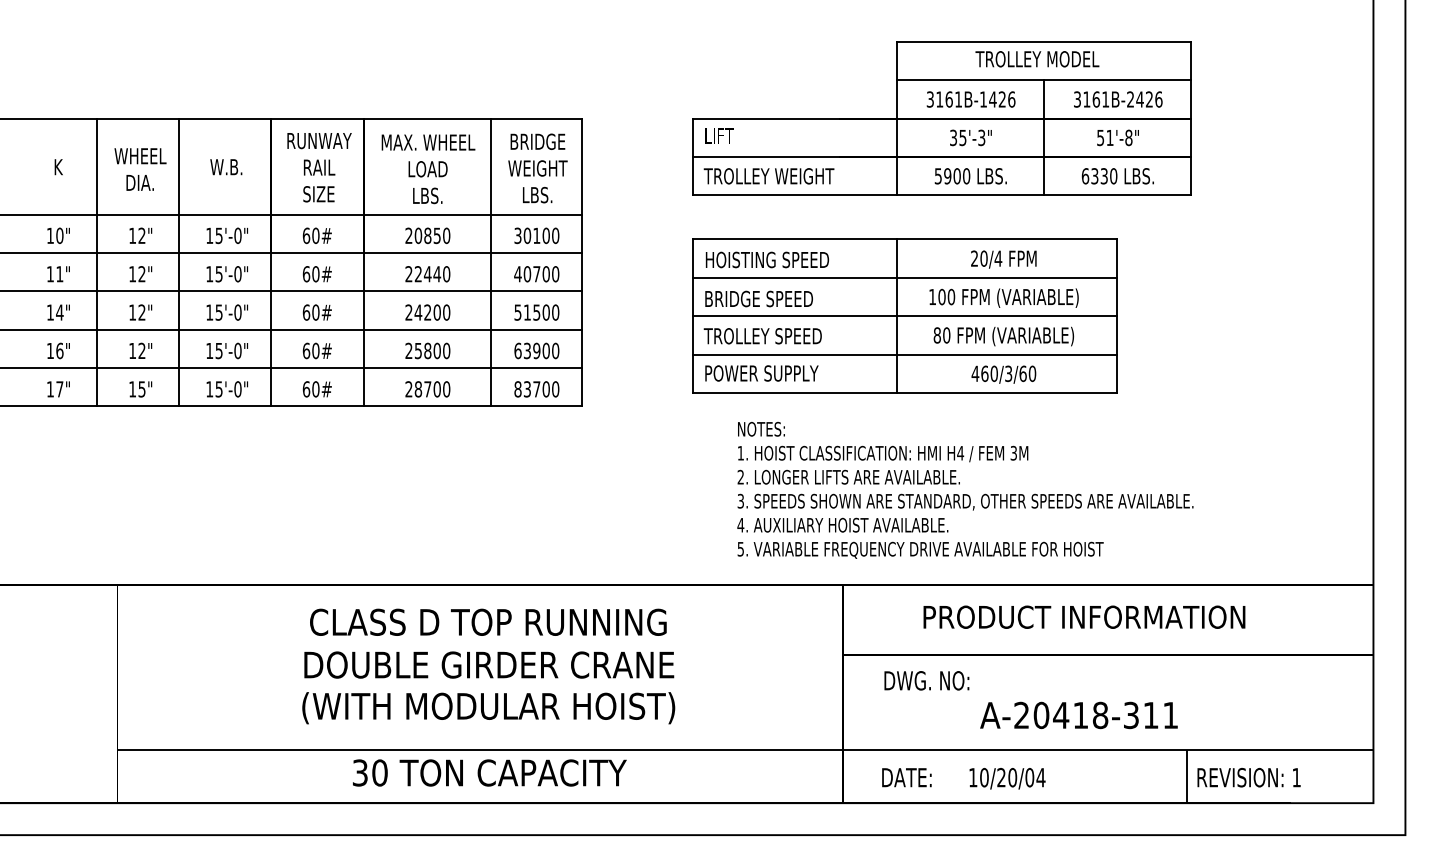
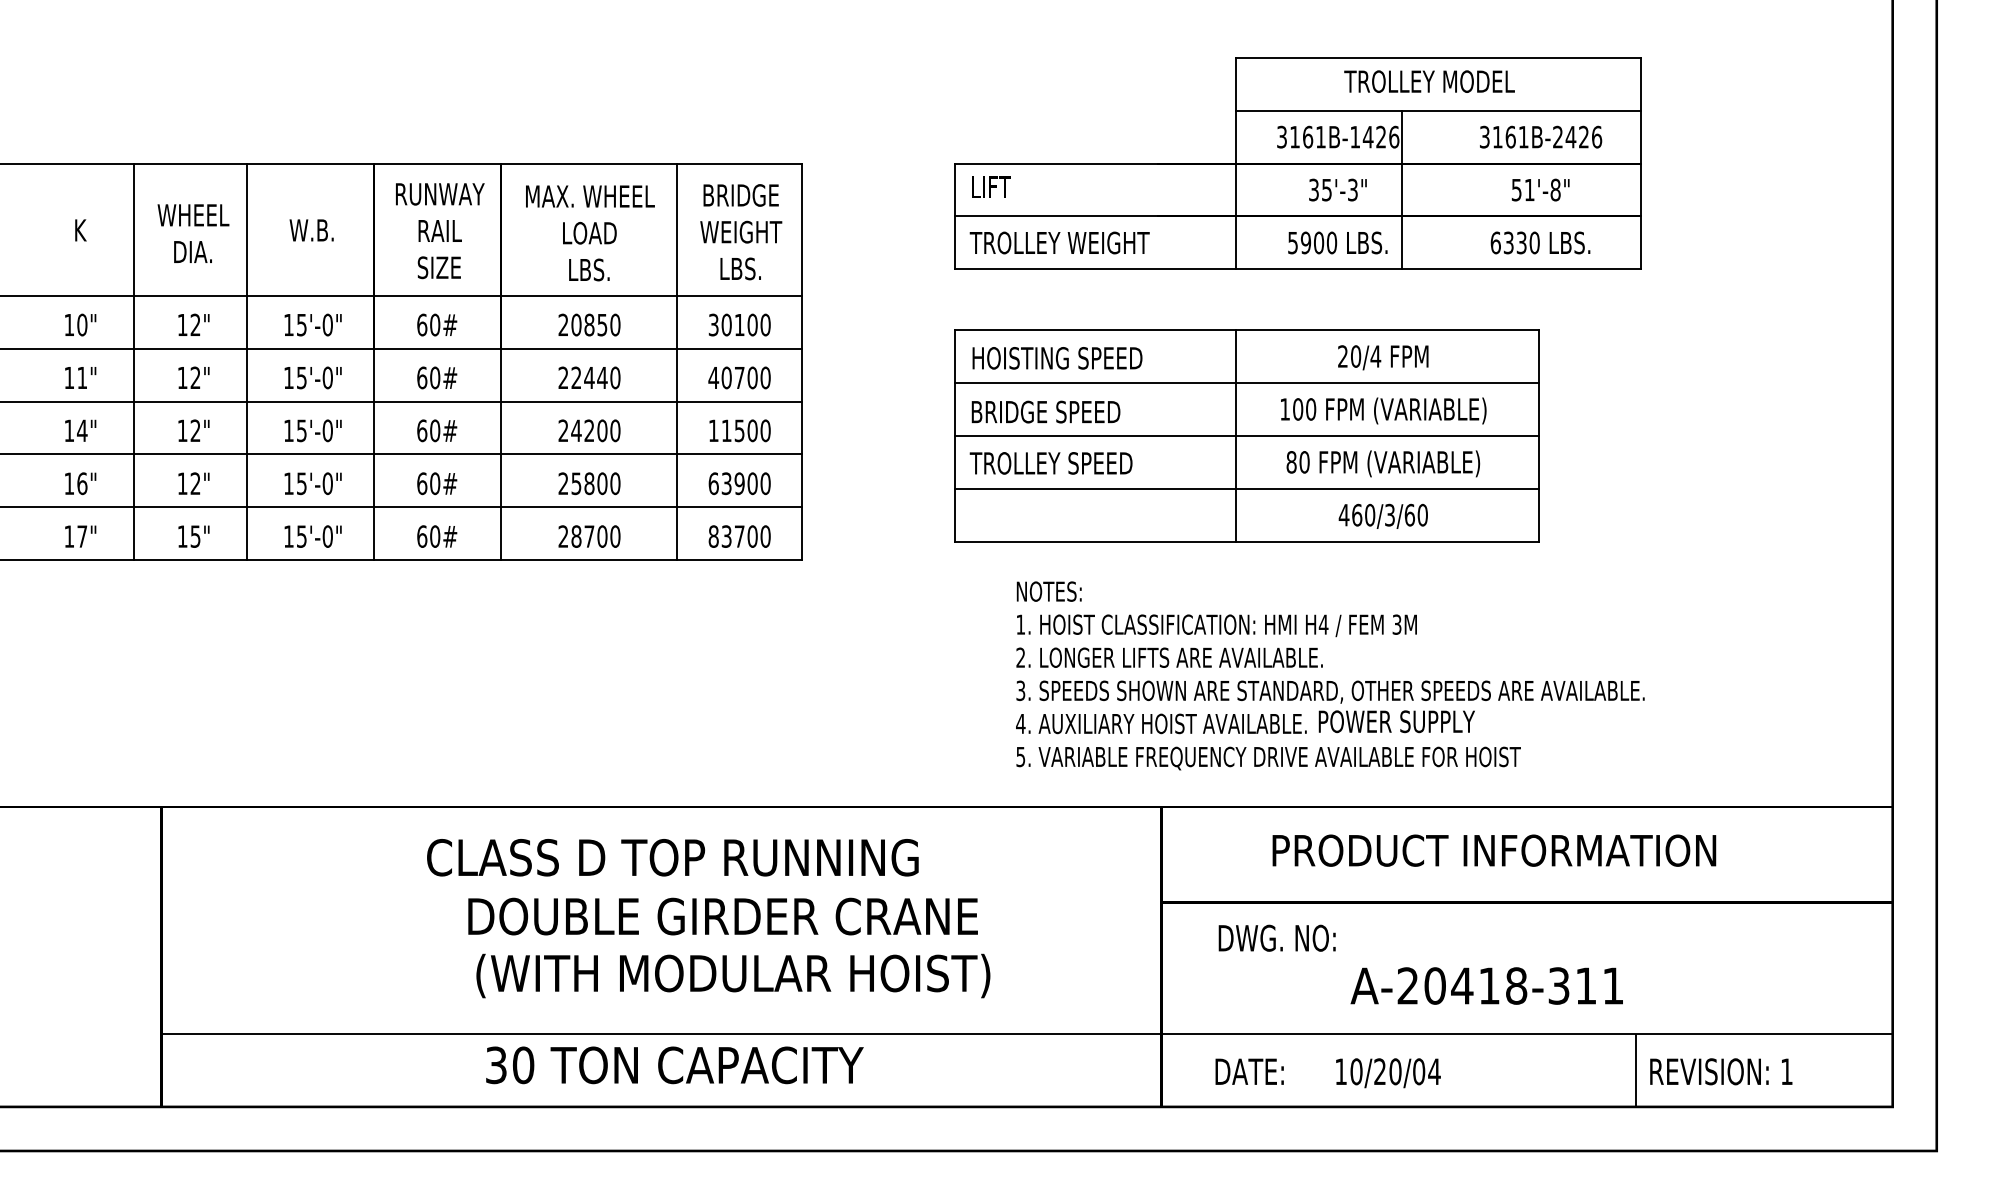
line: (1043, 137) -> (1401, 189), moved
text: (517, 312) -> (713, 430), 51500 -> 11500
text: (761, 373) -> (1396, 721), moved
text: (488, 665) -> (722, 916), moved
text: (488, 707) -> (733, 975), moved

